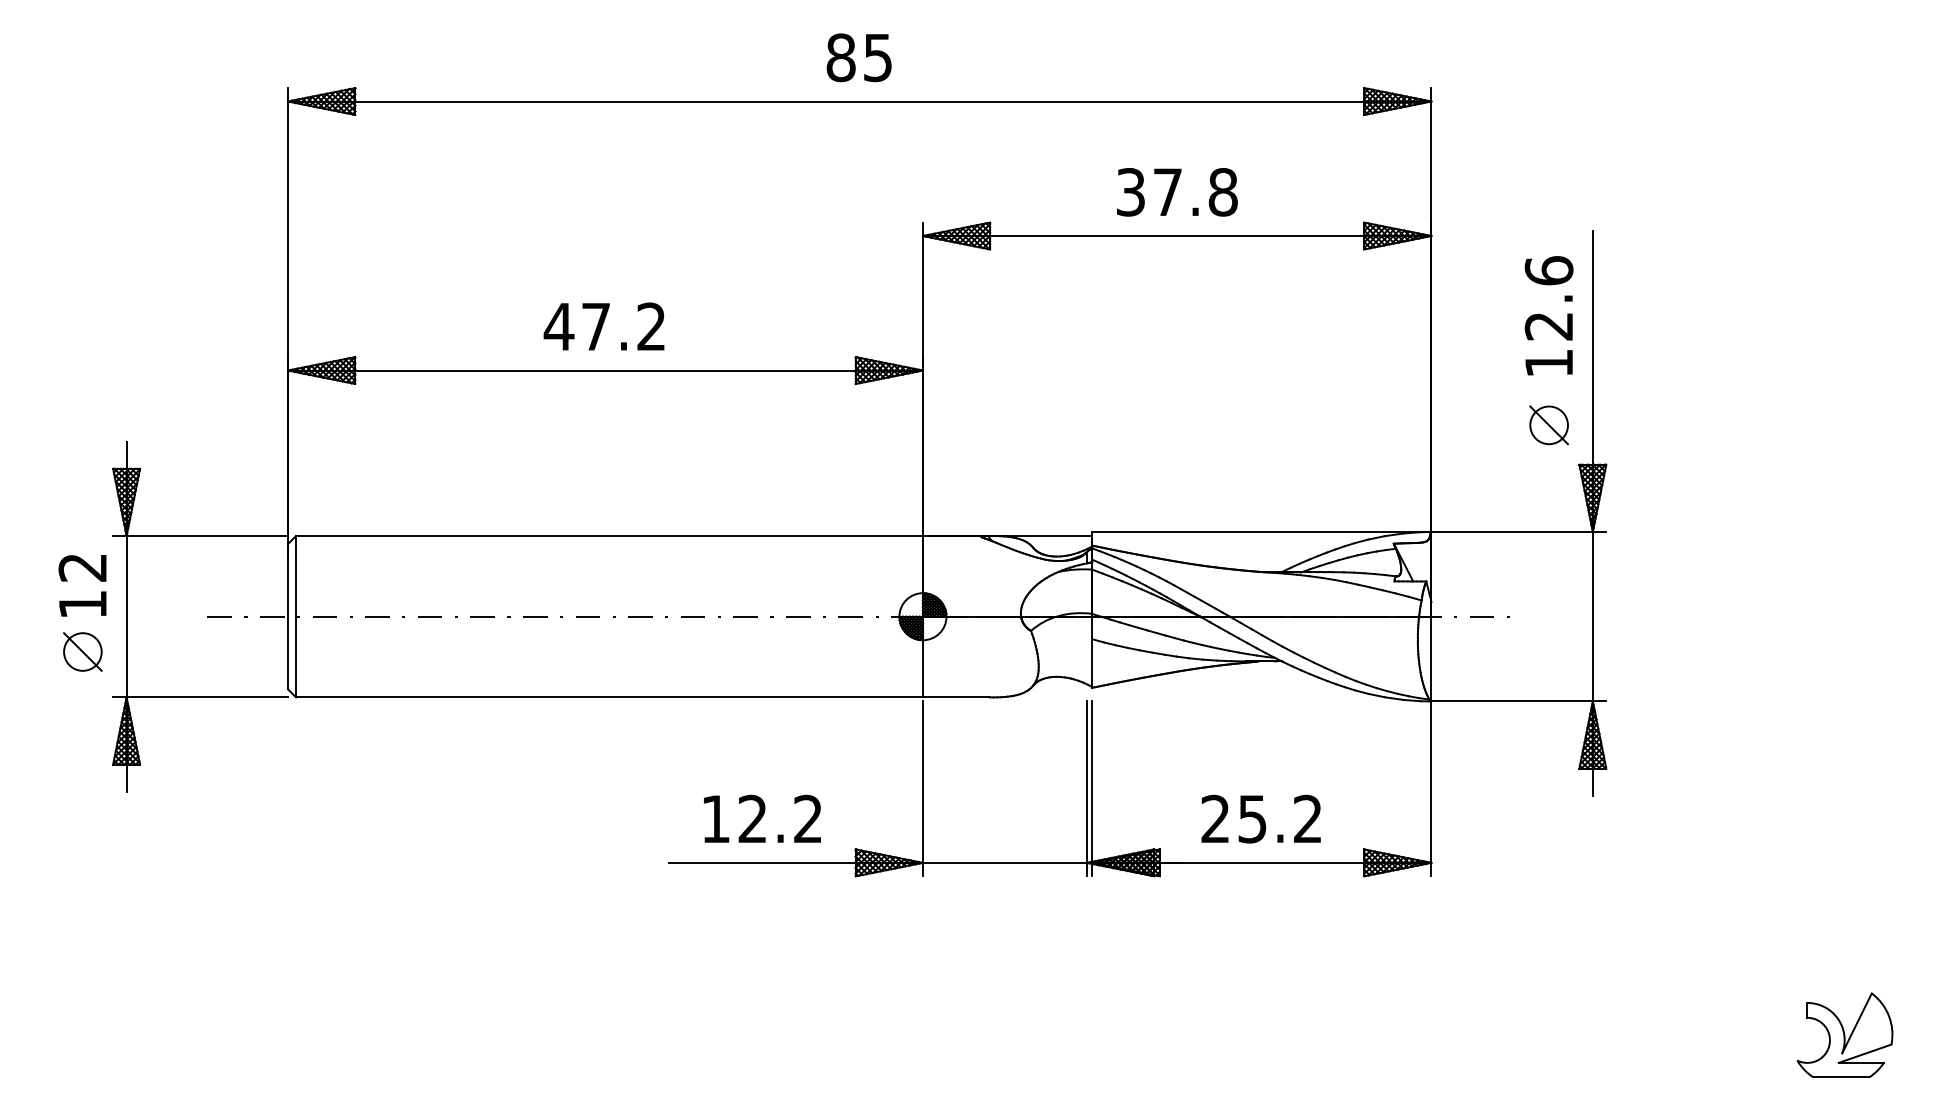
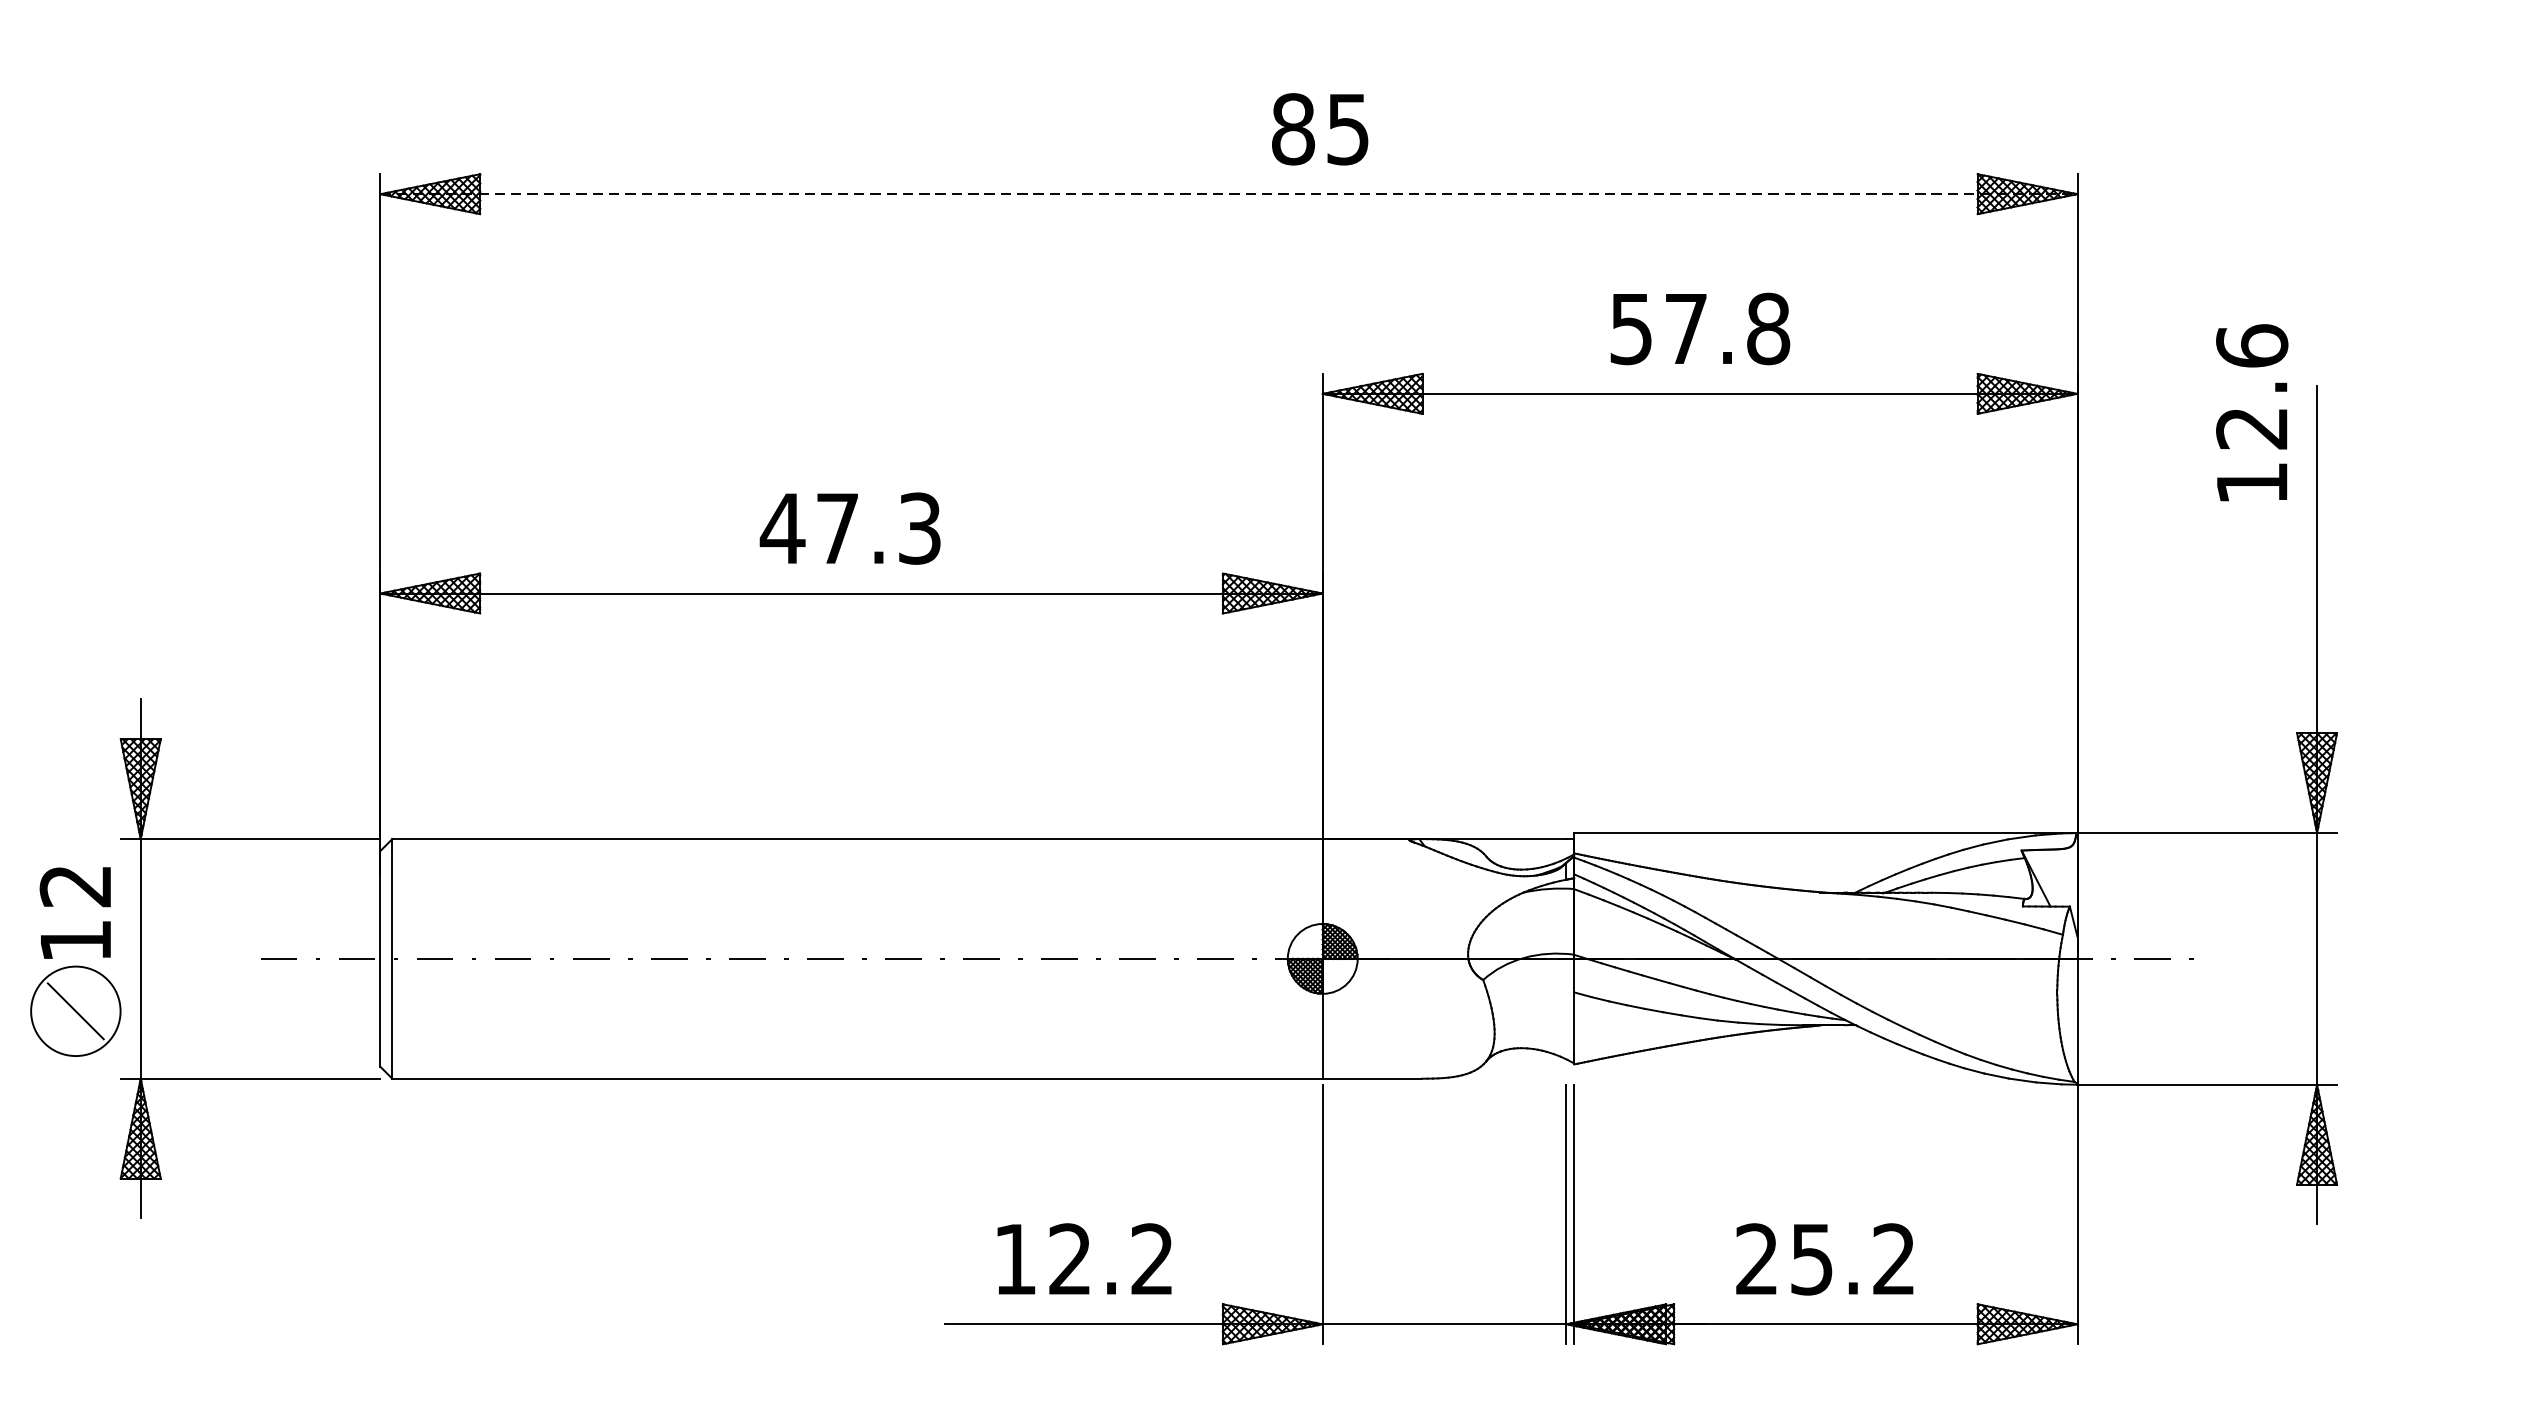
text: (858, 57) -> (1319, 128), moved
line: (859, 101) -> (1228, 194), solid -> dashed
text: (1130, 192) -> (1630, 329), 37.8 -> 57.8
text: (1548, 315) -> (2251, 412), moved
text: (651, 326) -> (919, 528), 47.2 -> 47.3
part: (1548, 425) -> (2251, 675), removed
circle: (82, 651) -> (75, 1010), size x1.6

